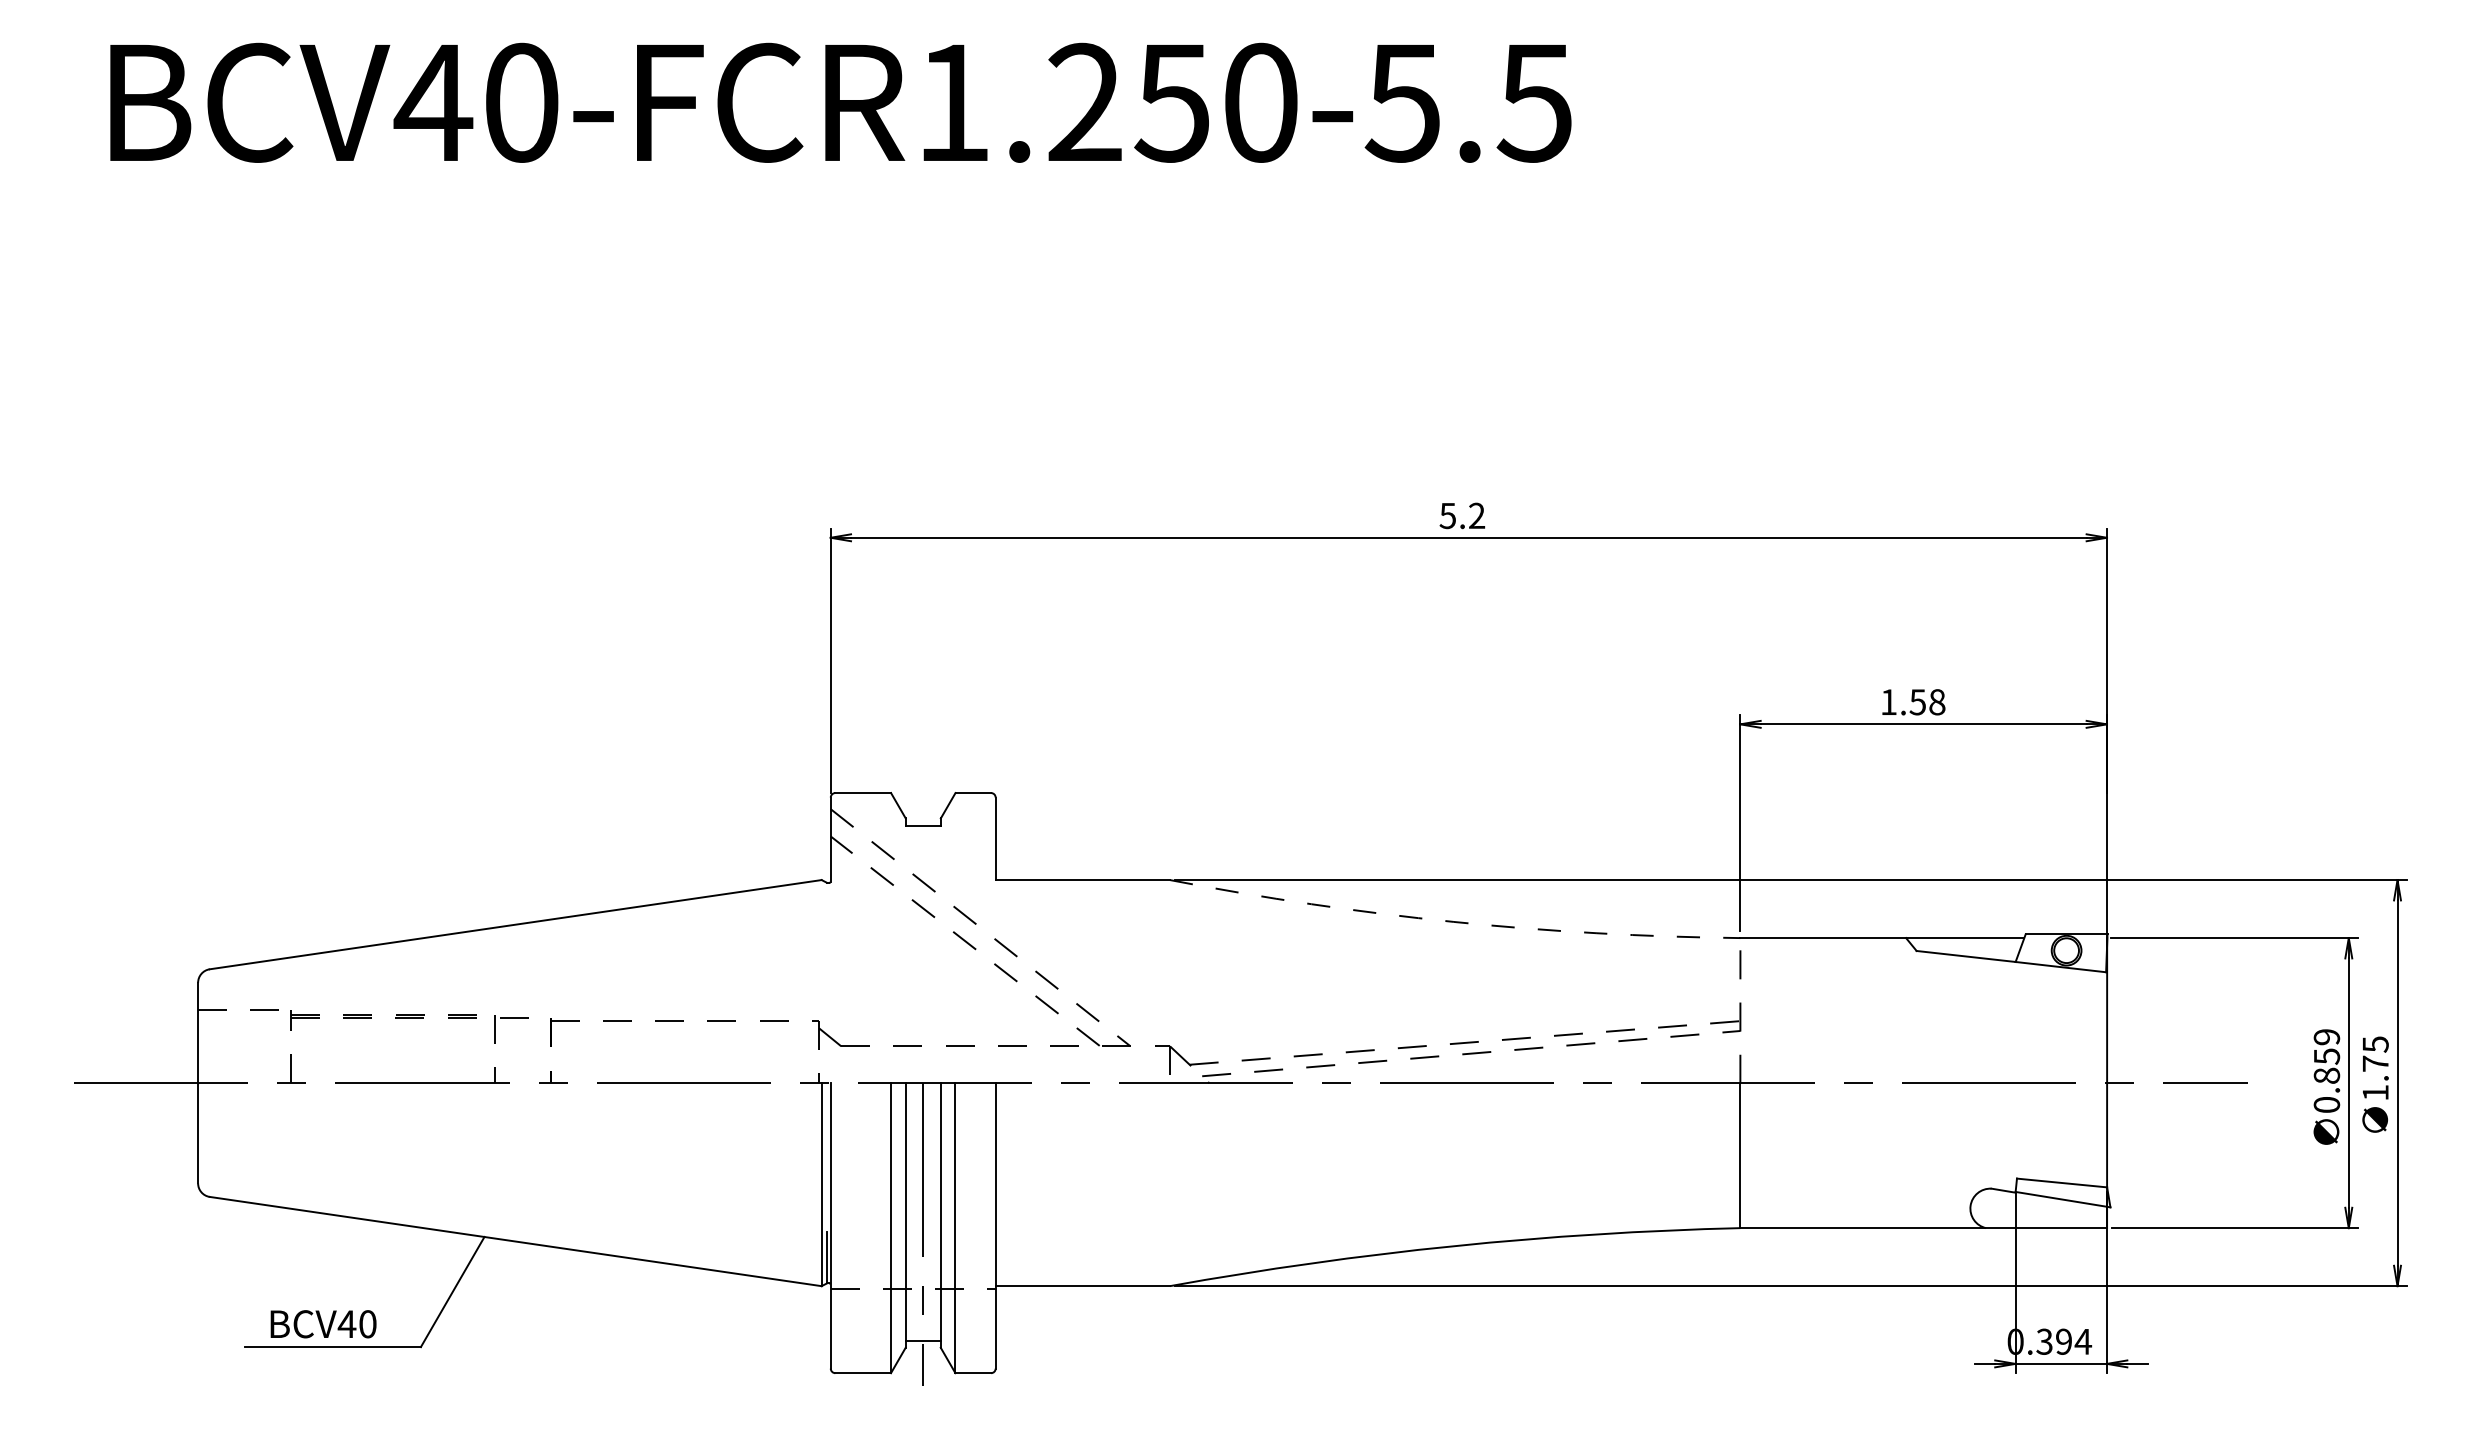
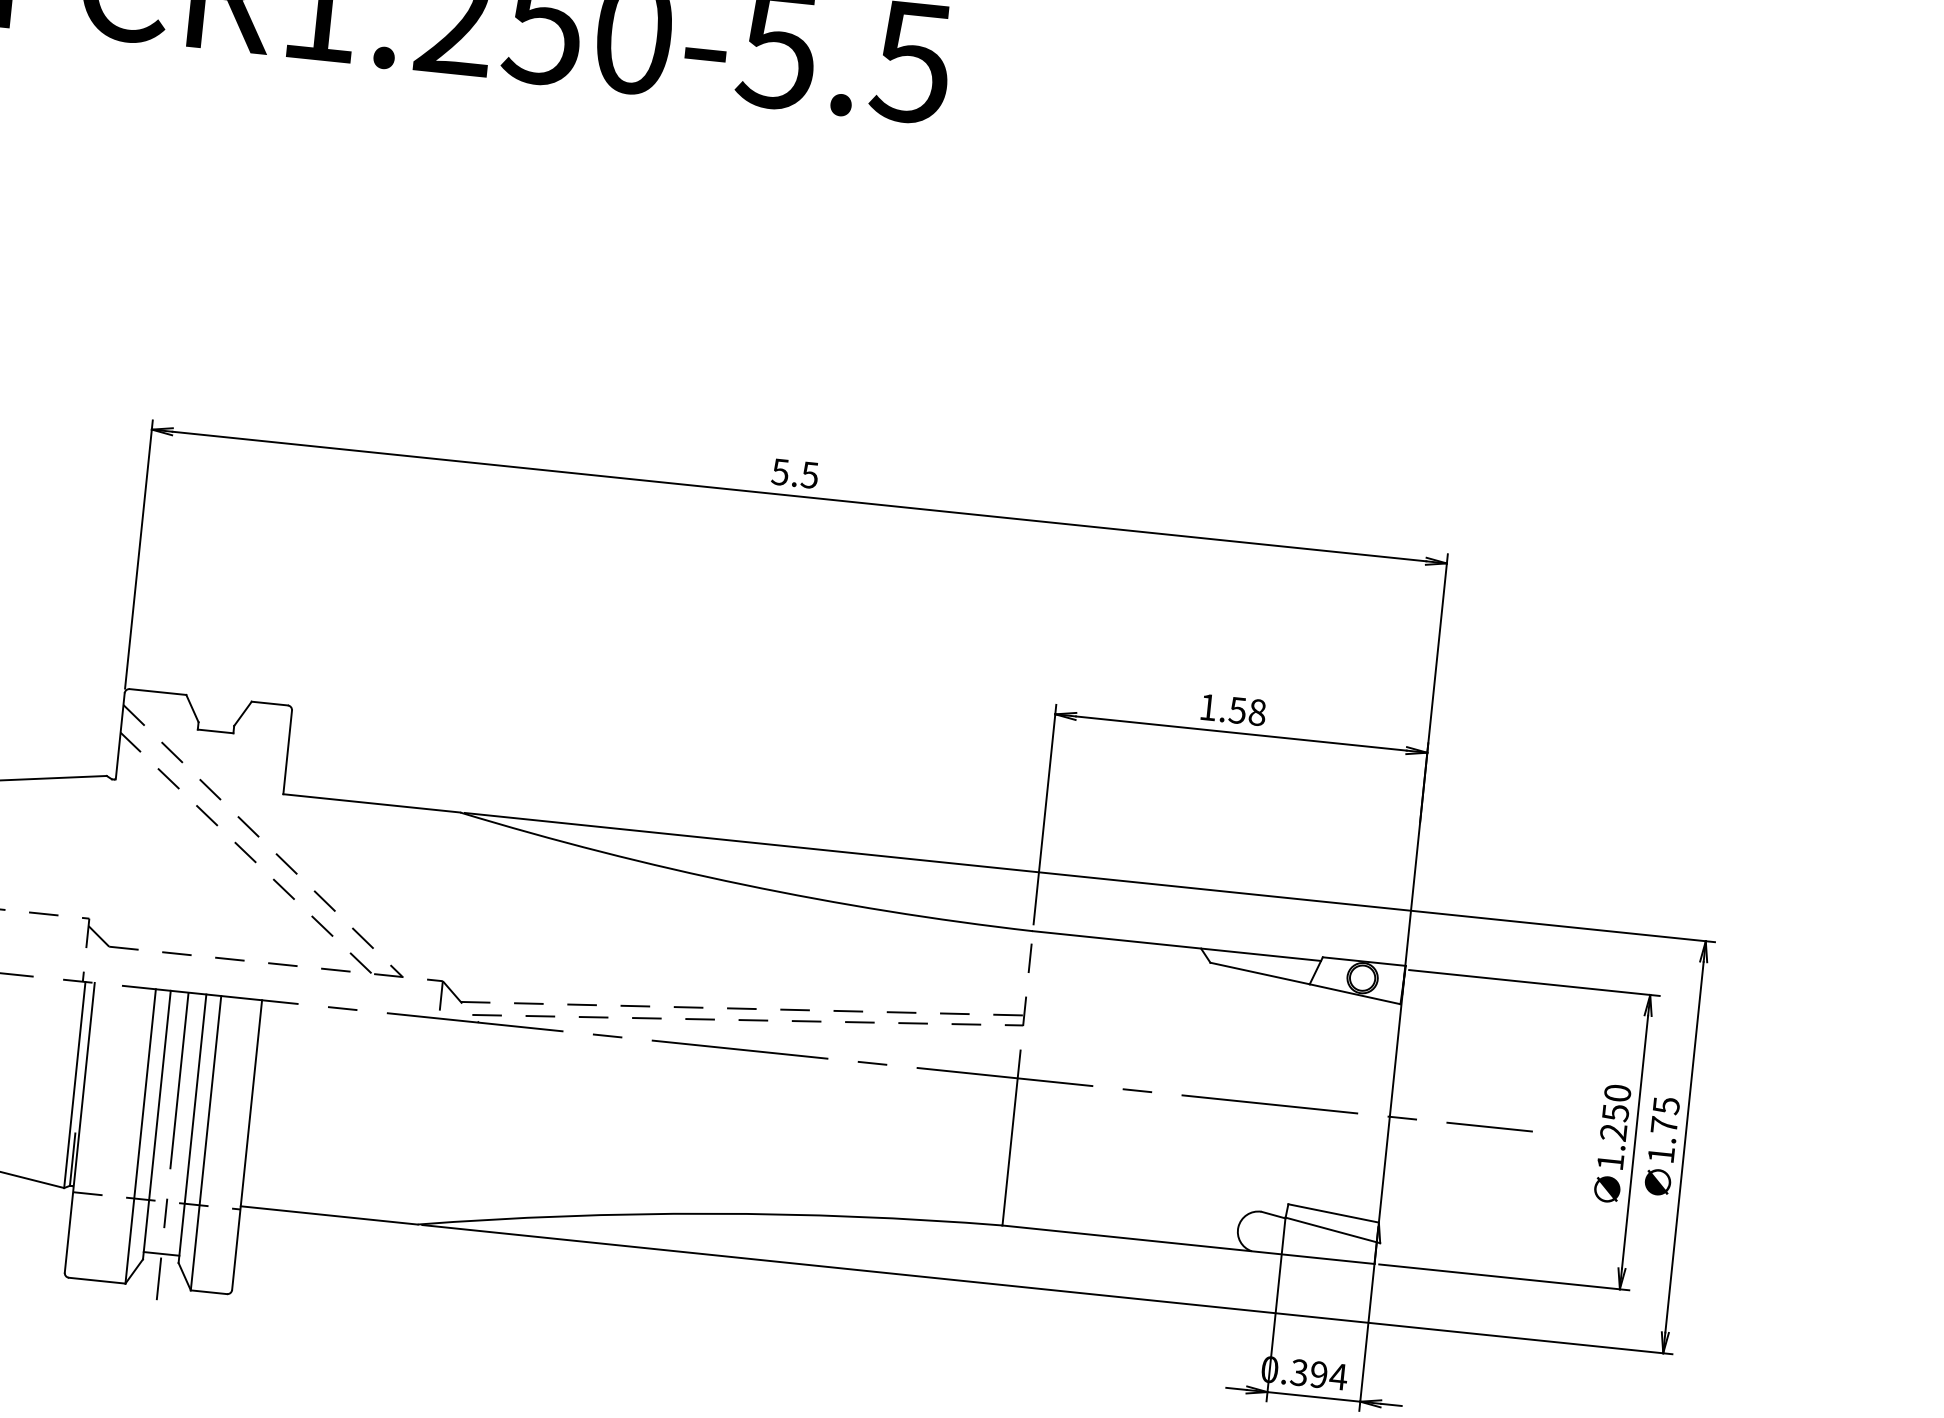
text: (1476, 515) -> (809, 474), 5.2 -> 5.5
arc: (1453, 921) -> (743, 884), dashed -> solid
text: (2326, 1070) -> (1613, 1127), 0.859 -> 1.250

